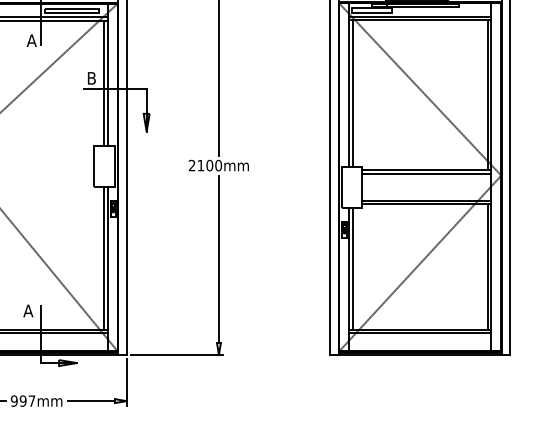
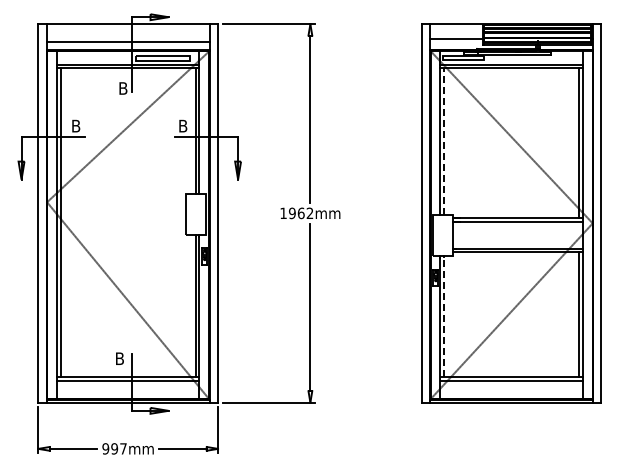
text: (32, 40) -> (123, 88), A -> B
line: (353, 92) -> (444, 140), solid -> dashed
text: (205, 165) -> (296, 213), 2100mm -> 1962mm
line: (353, 268) -> (444, 316), solid -> dashed
text: (28, 310) -> (119, 358), A -> B

